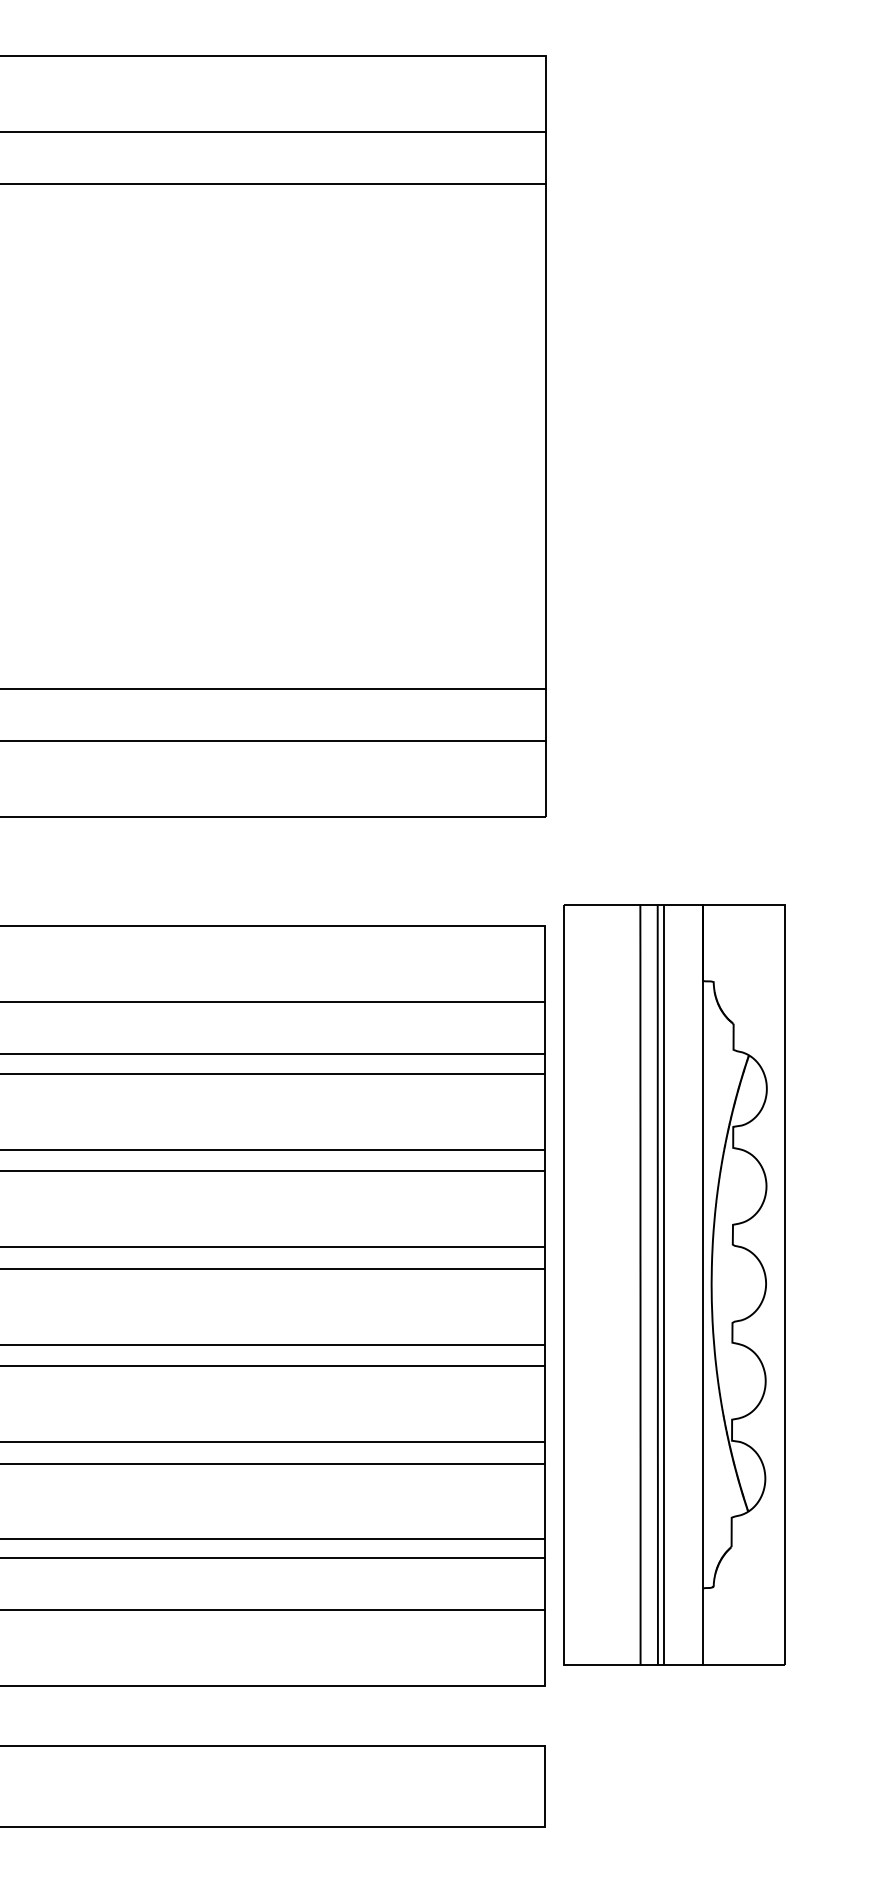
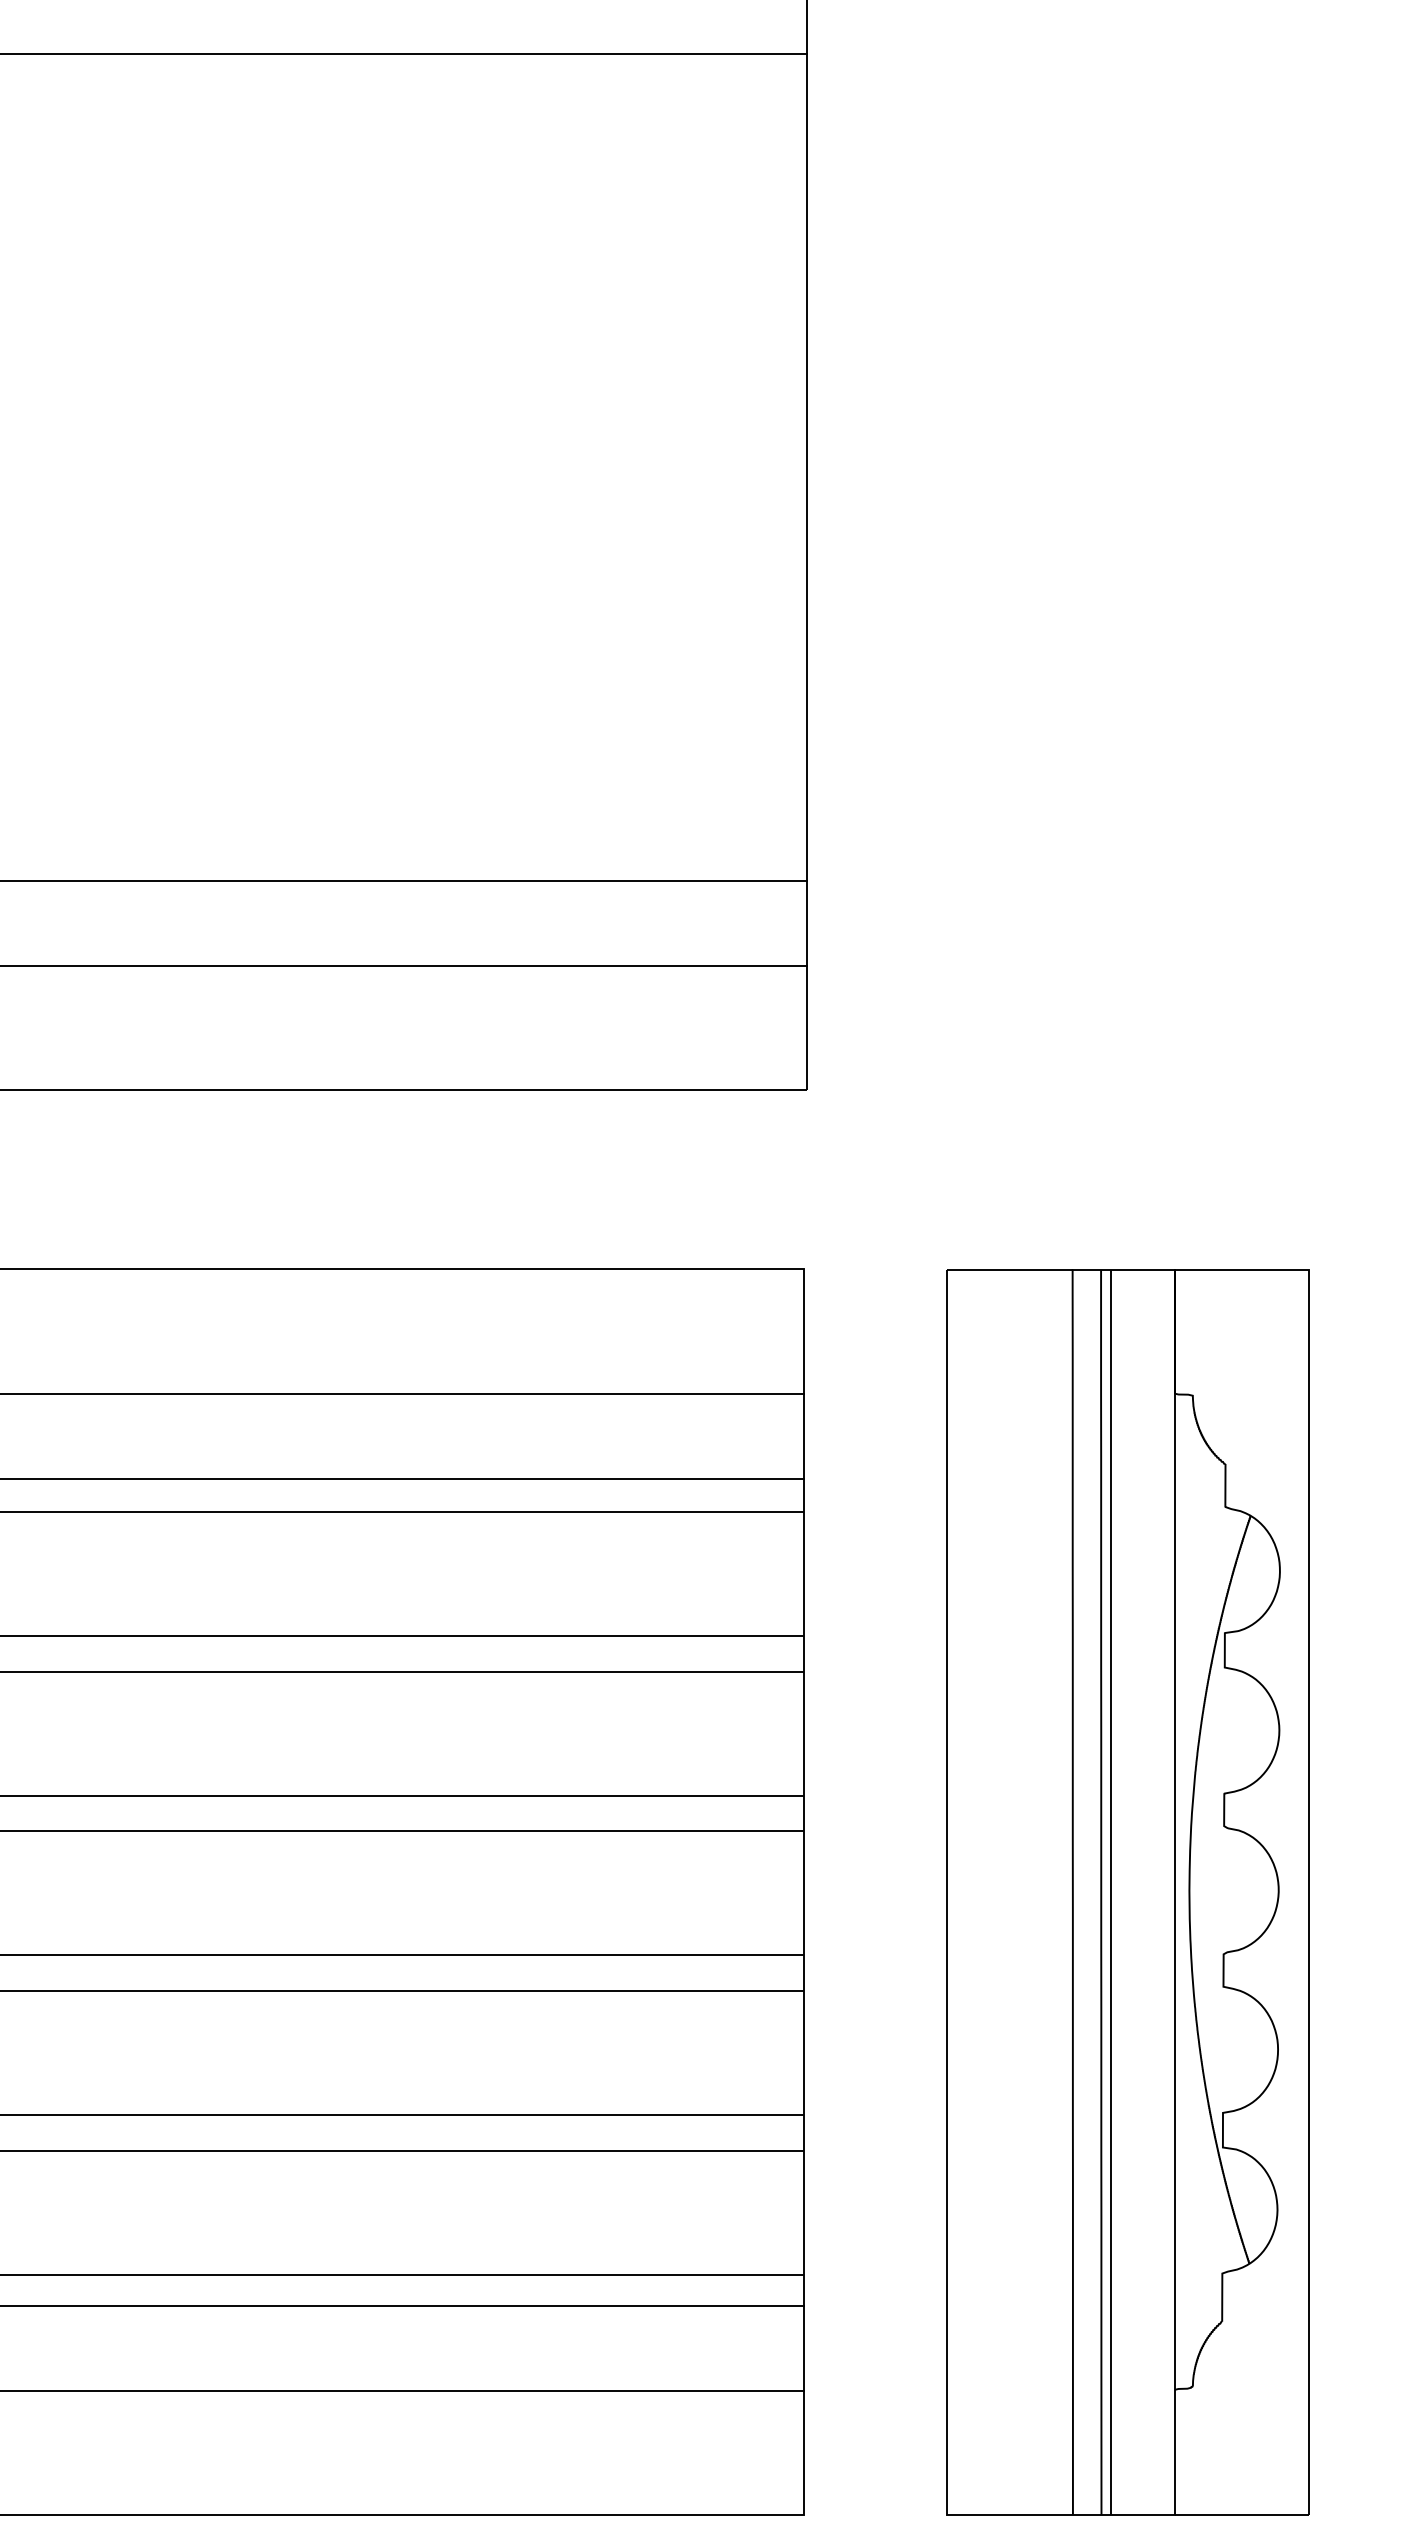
part: (674, 1284) -> (1128, 1891), moved

